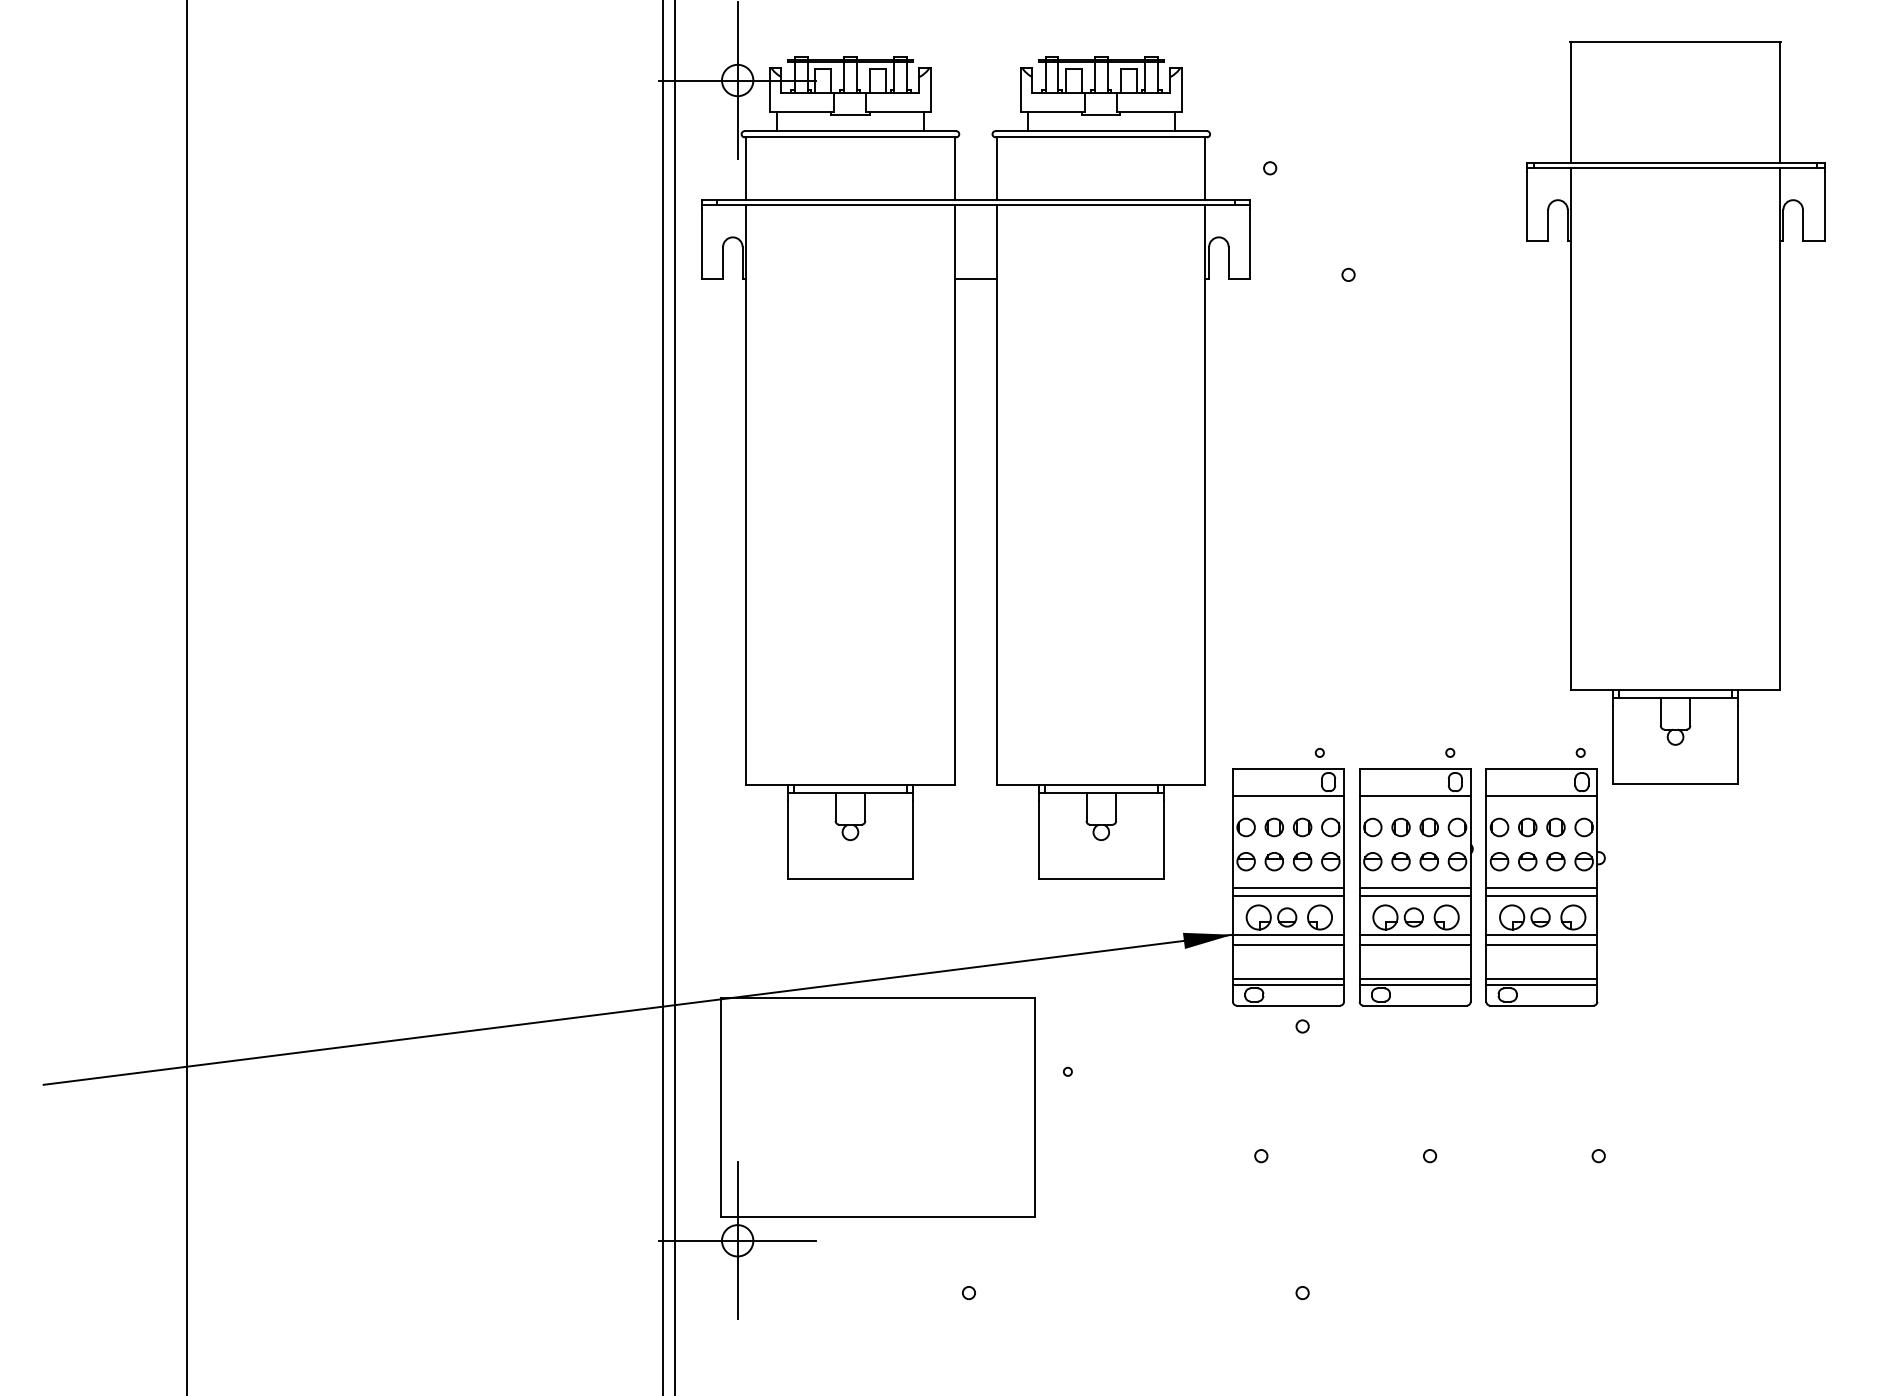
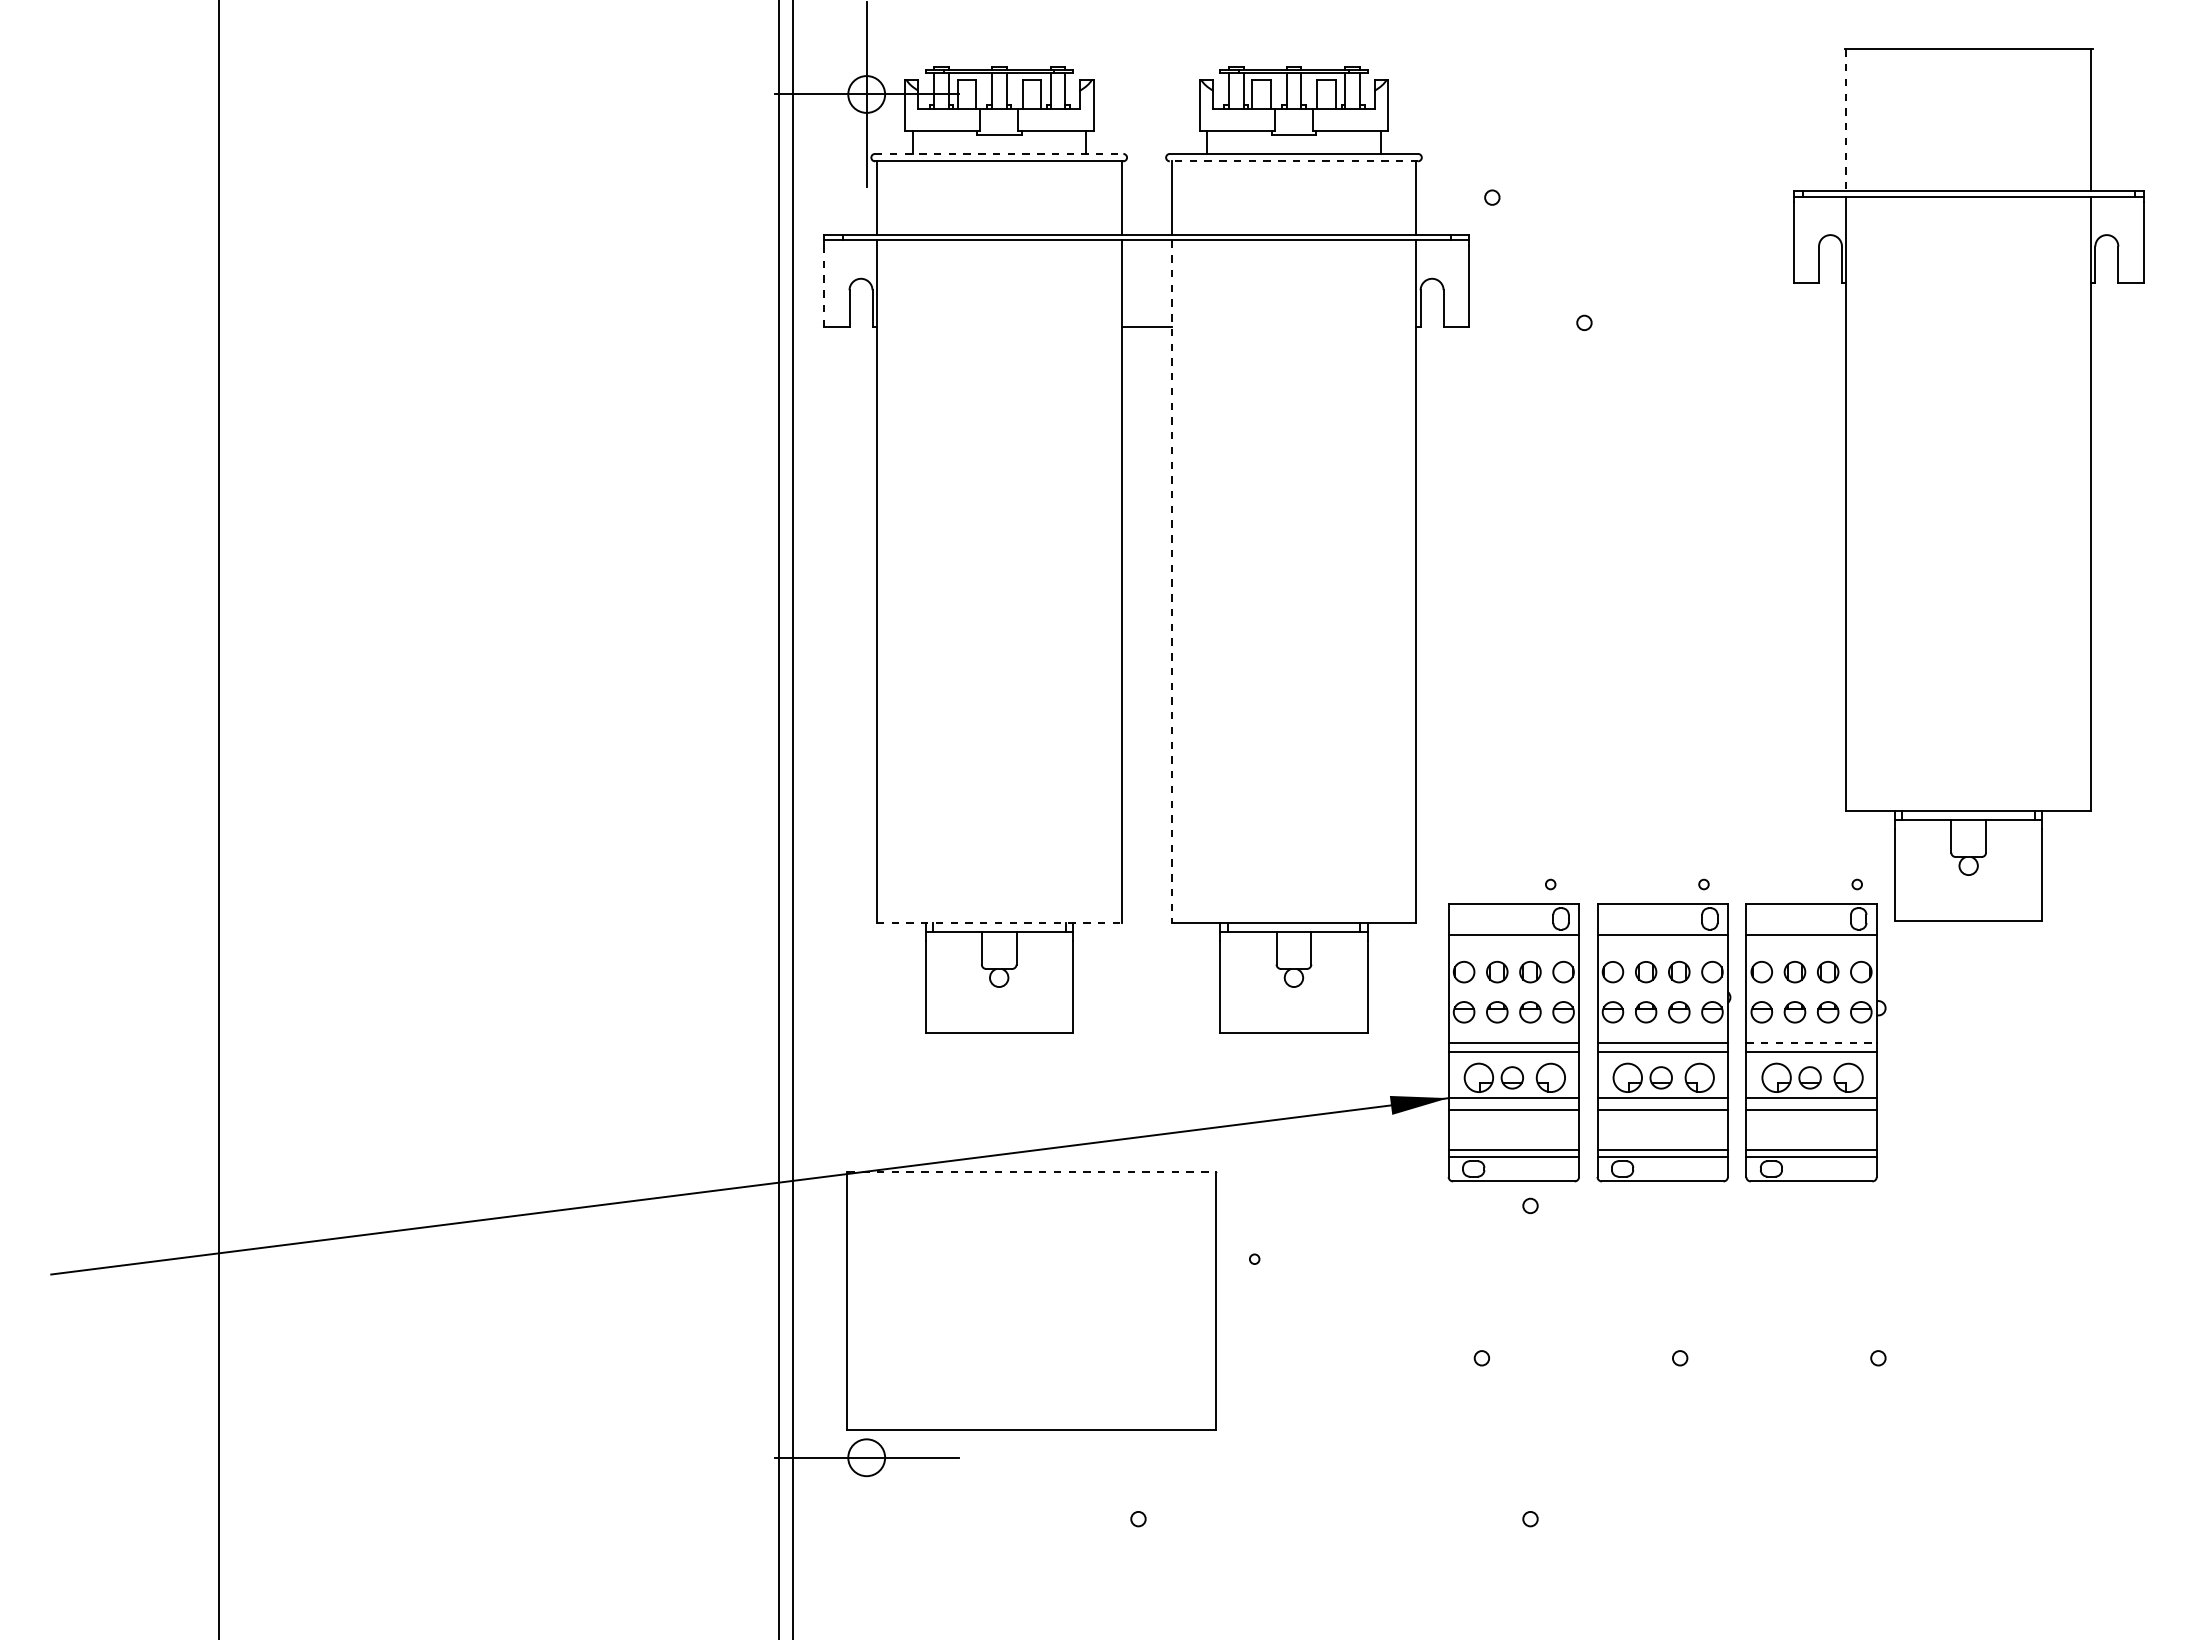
line: (1571, 102) -> (1846, 120), solid -> dashed
line: (850, 130) -> (999, 153), solid -> dashed
line: (1100, 137) -> (1293, 161), solid -> dashed
line: (701, 243) -> (824, 286), solid -> dashed
line: (997, 495) -> (1171, 582), solid -> dashed
line: (850, 785) -> (999, 922), solid -> dashed
line: (1542, 887) -> (1812, 1042), solid -> dashed
line: (878, 998) -> (1032, 1172), solid -> dashed
line: (737, 1240) -> (866, 1457), removed

